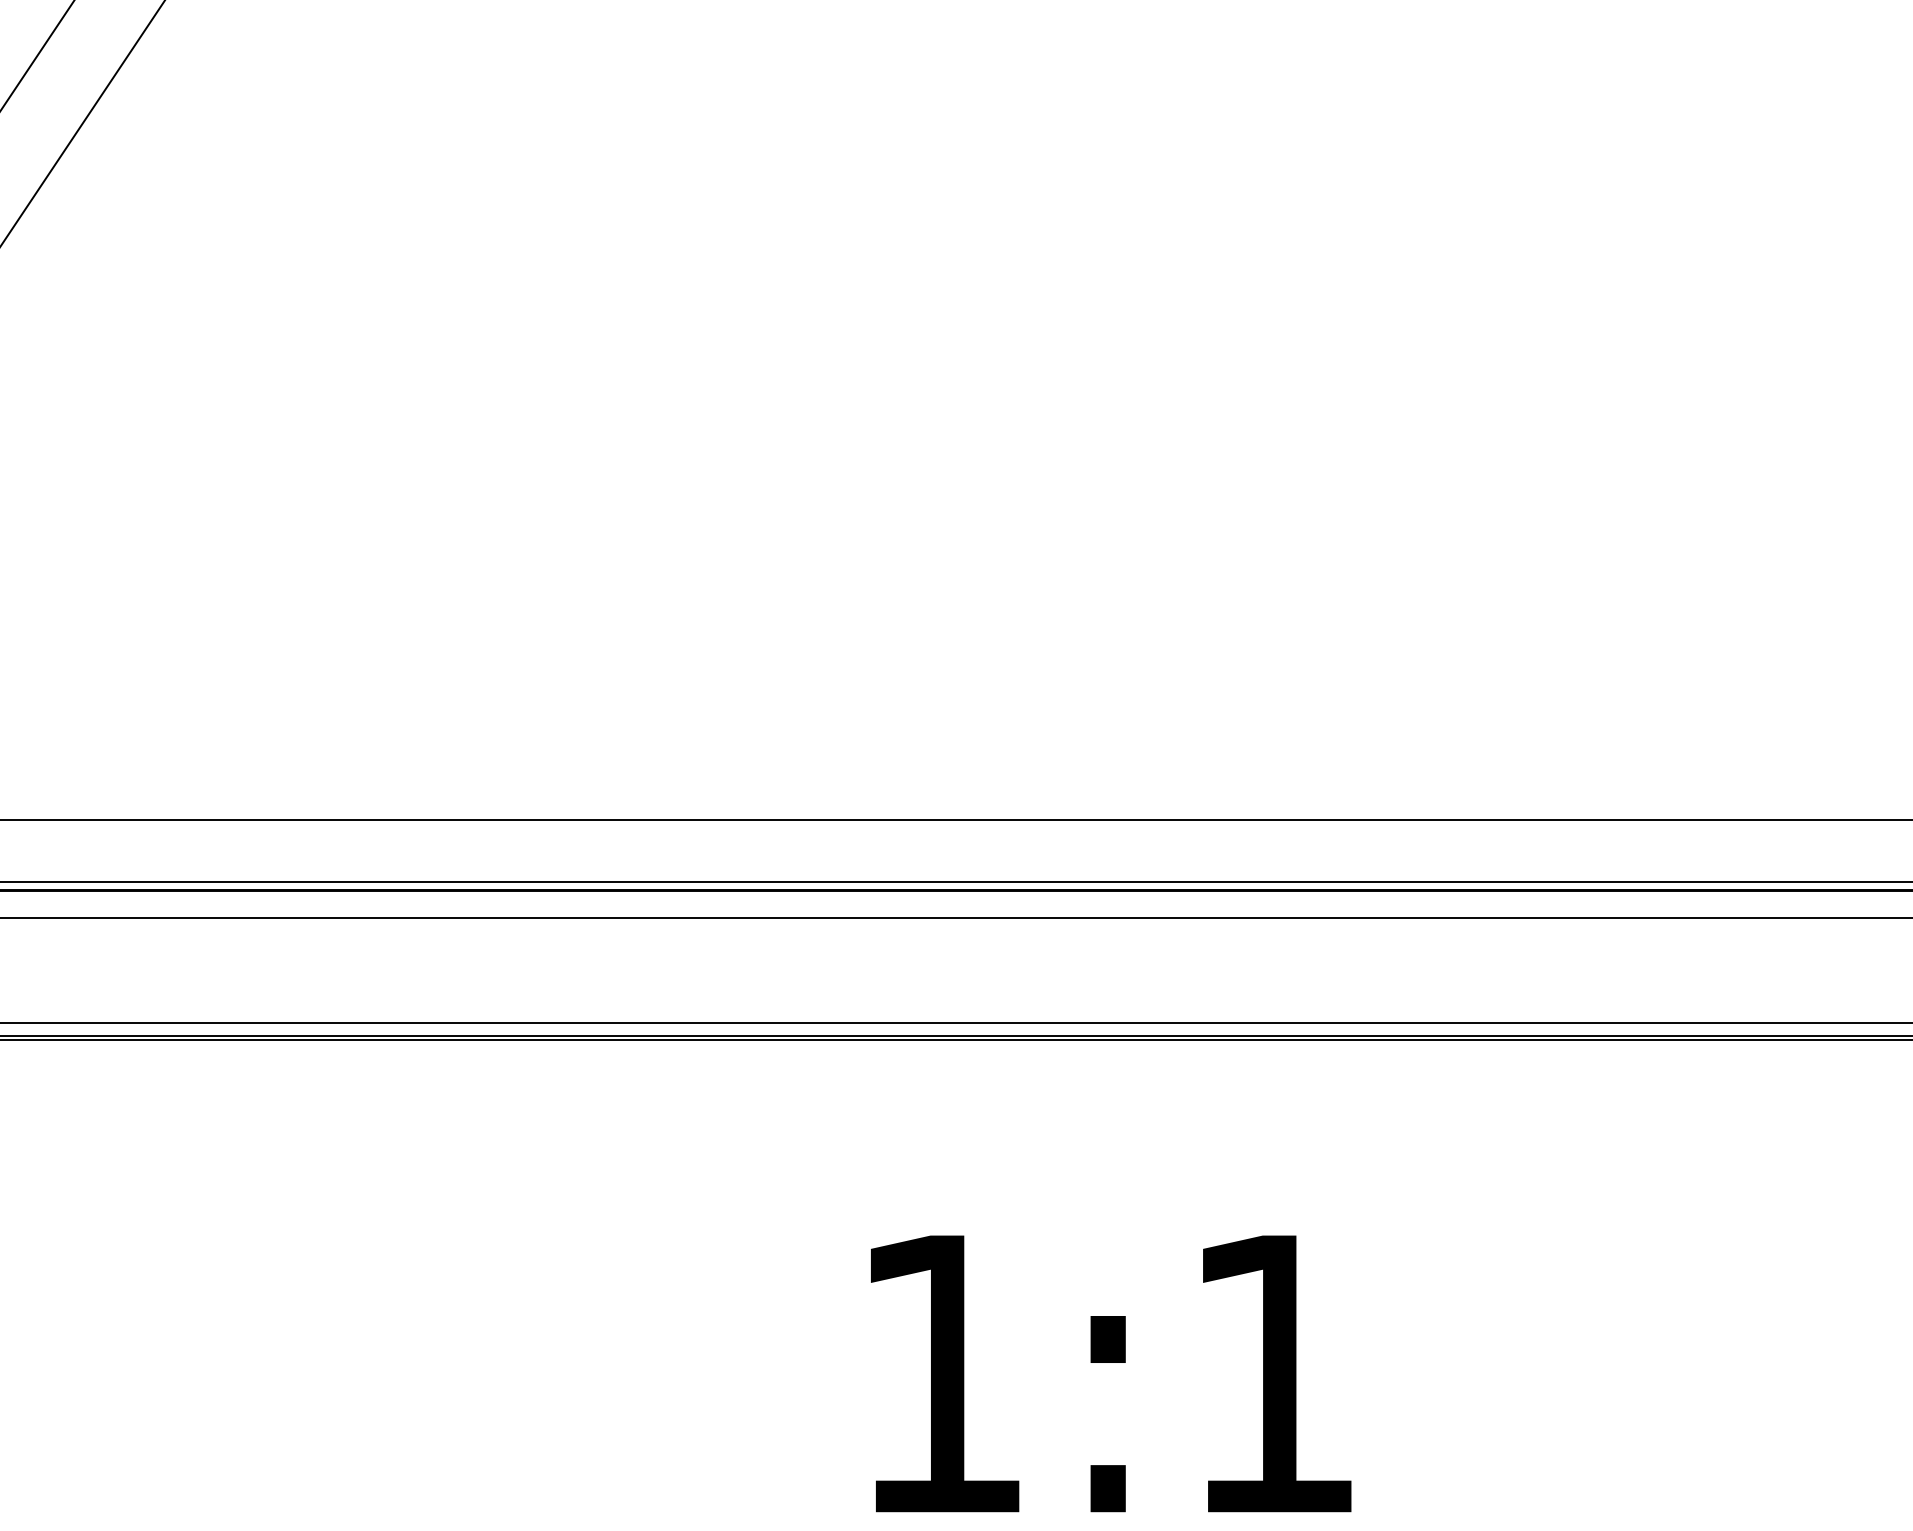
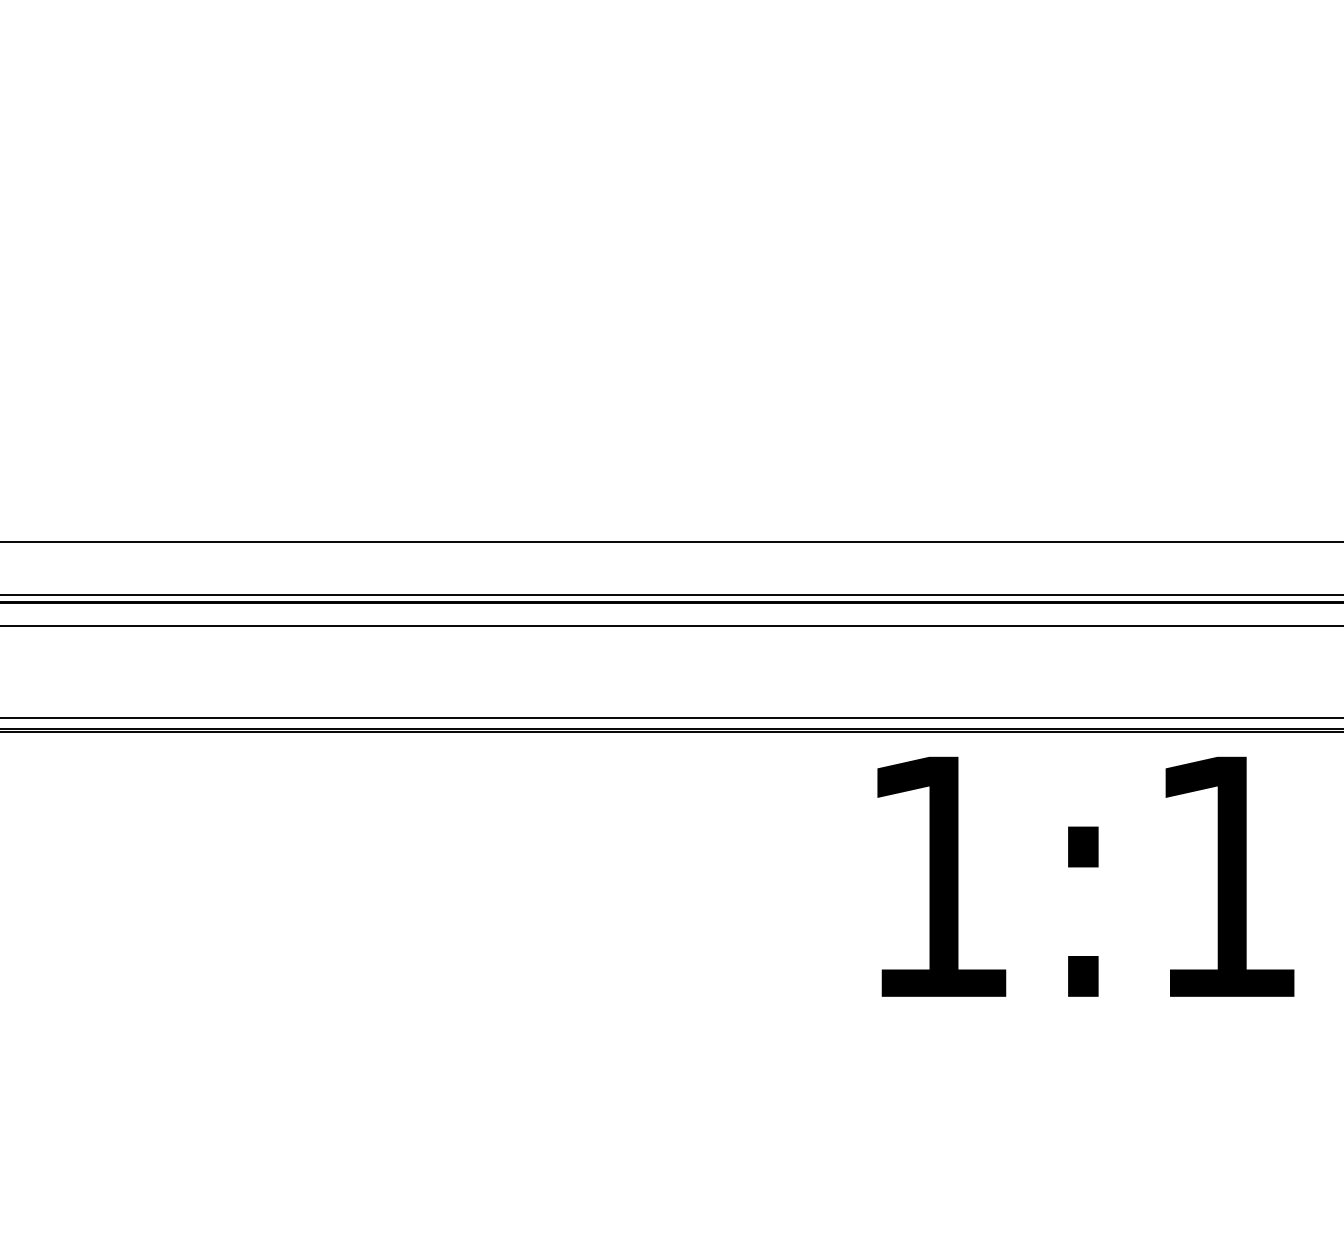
text: (1111, 1373) -> (1086, 876), moved

